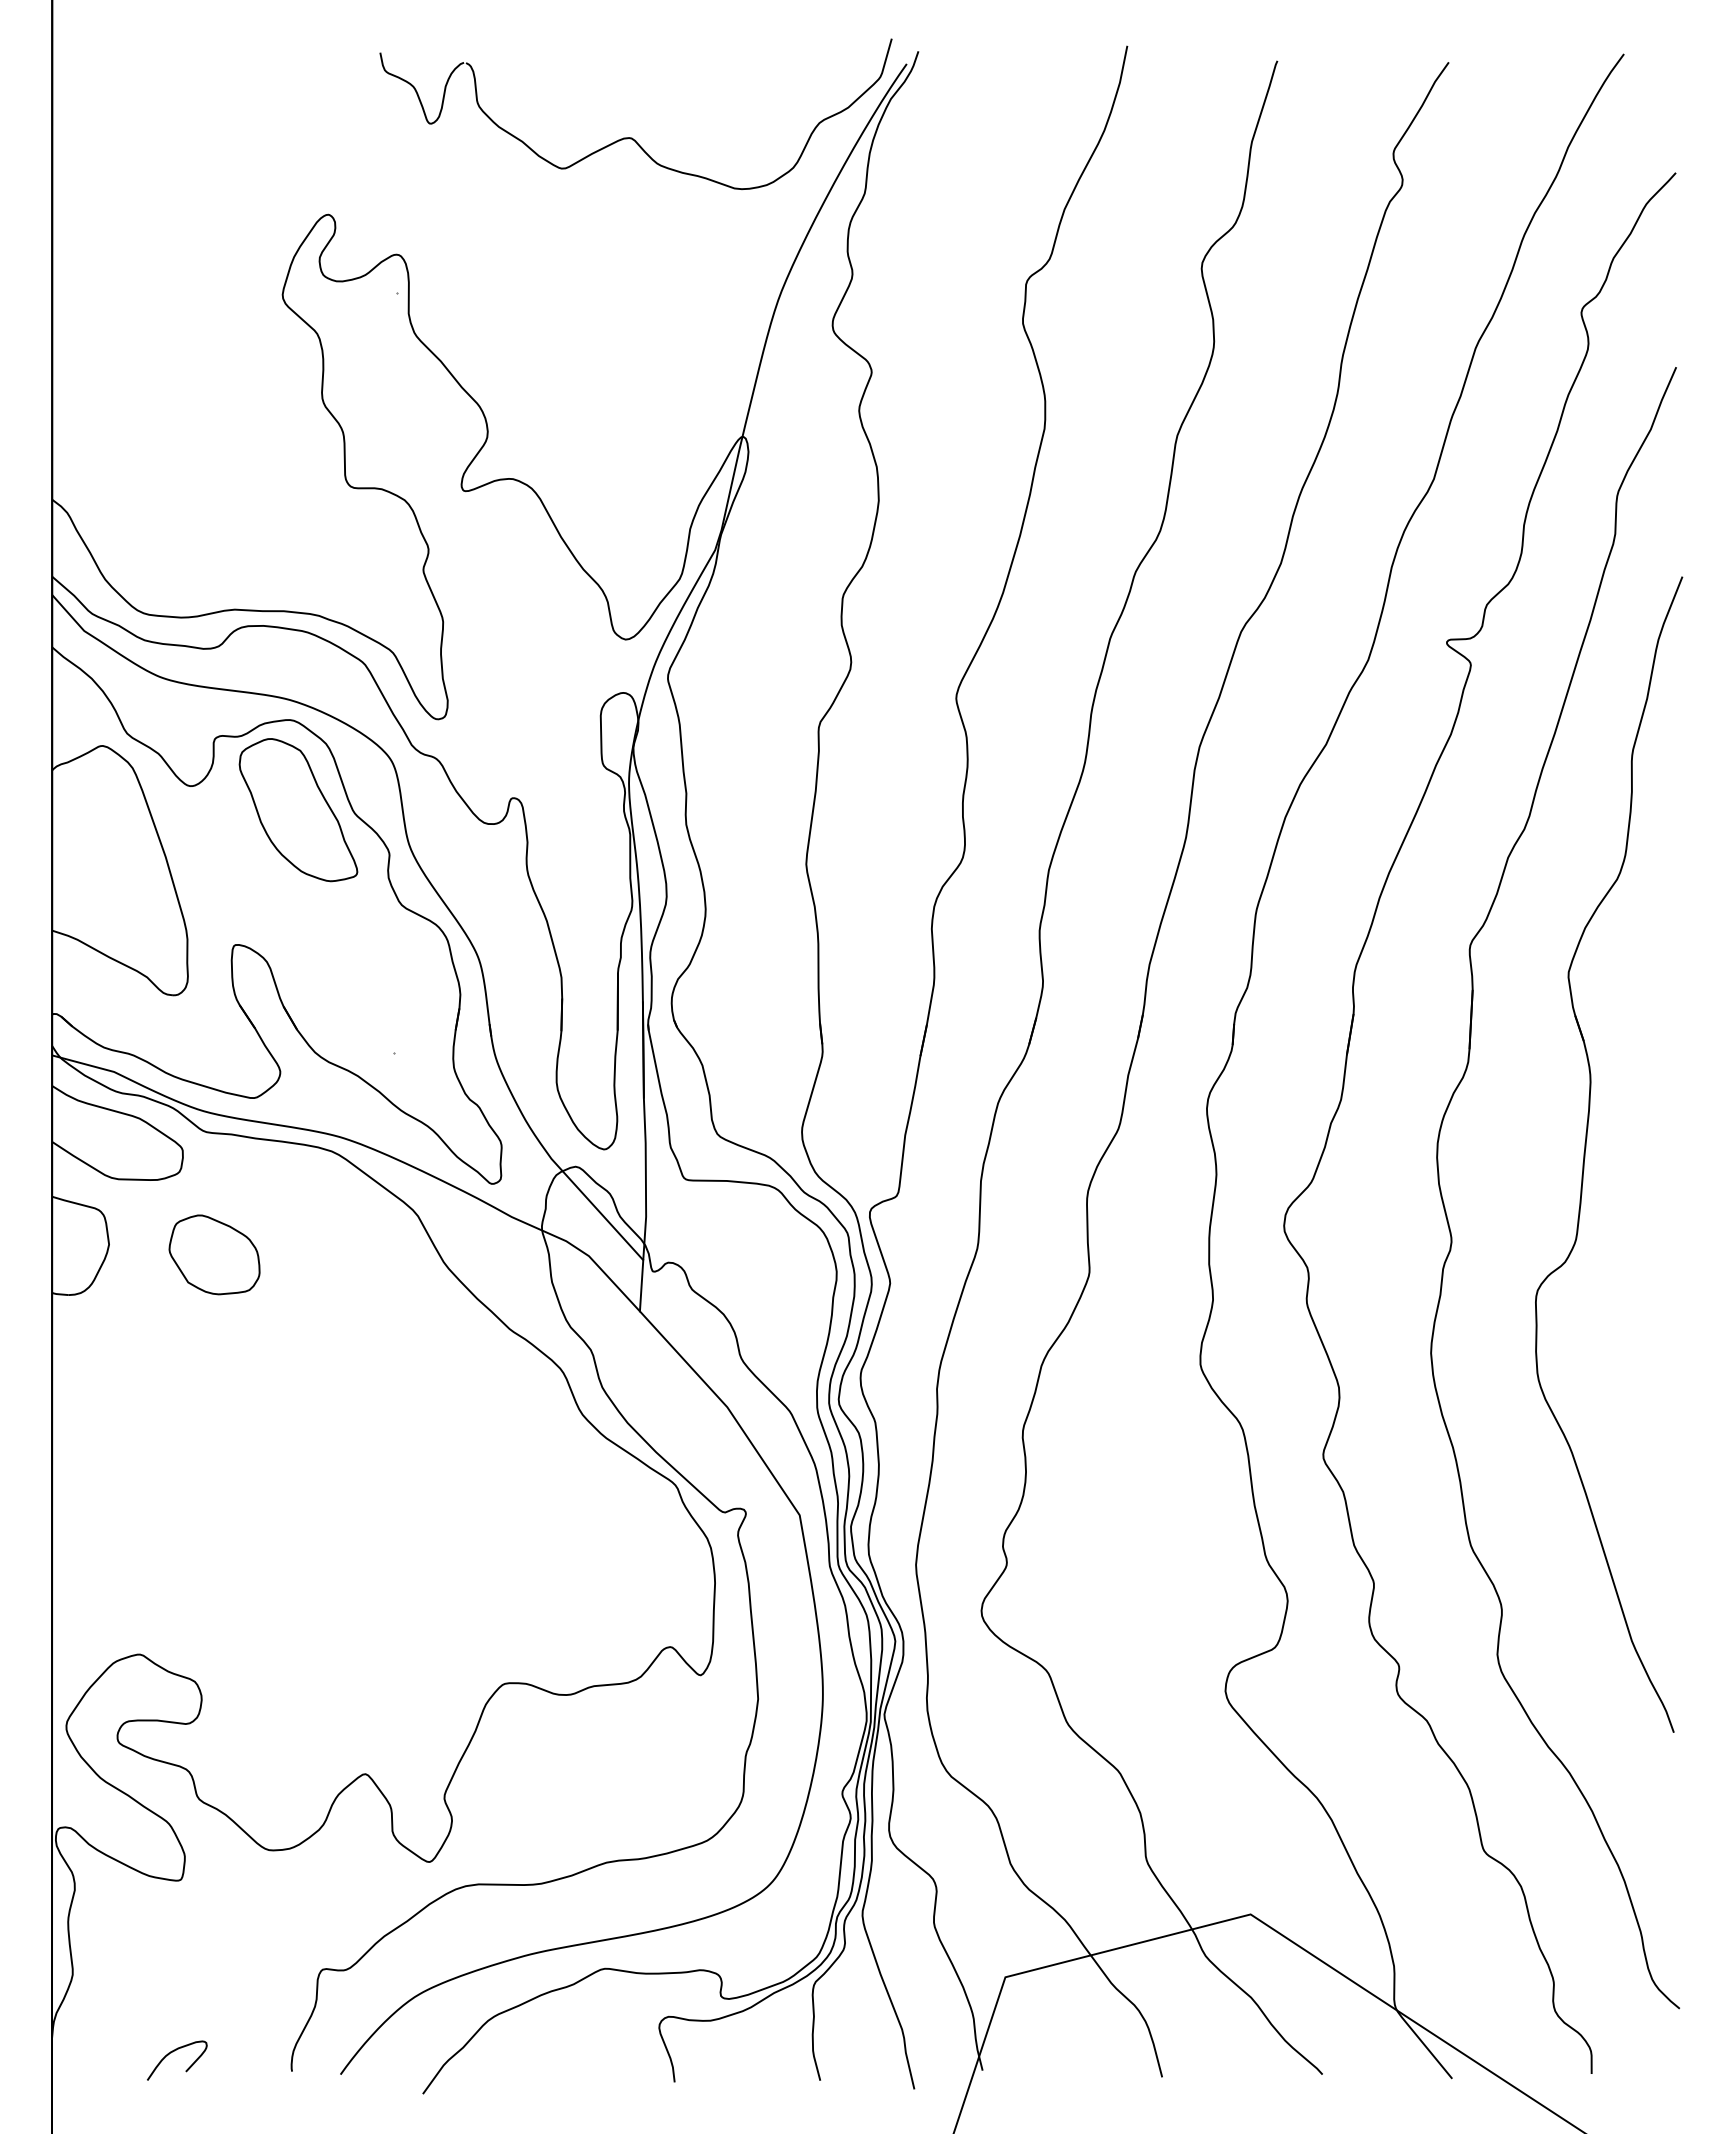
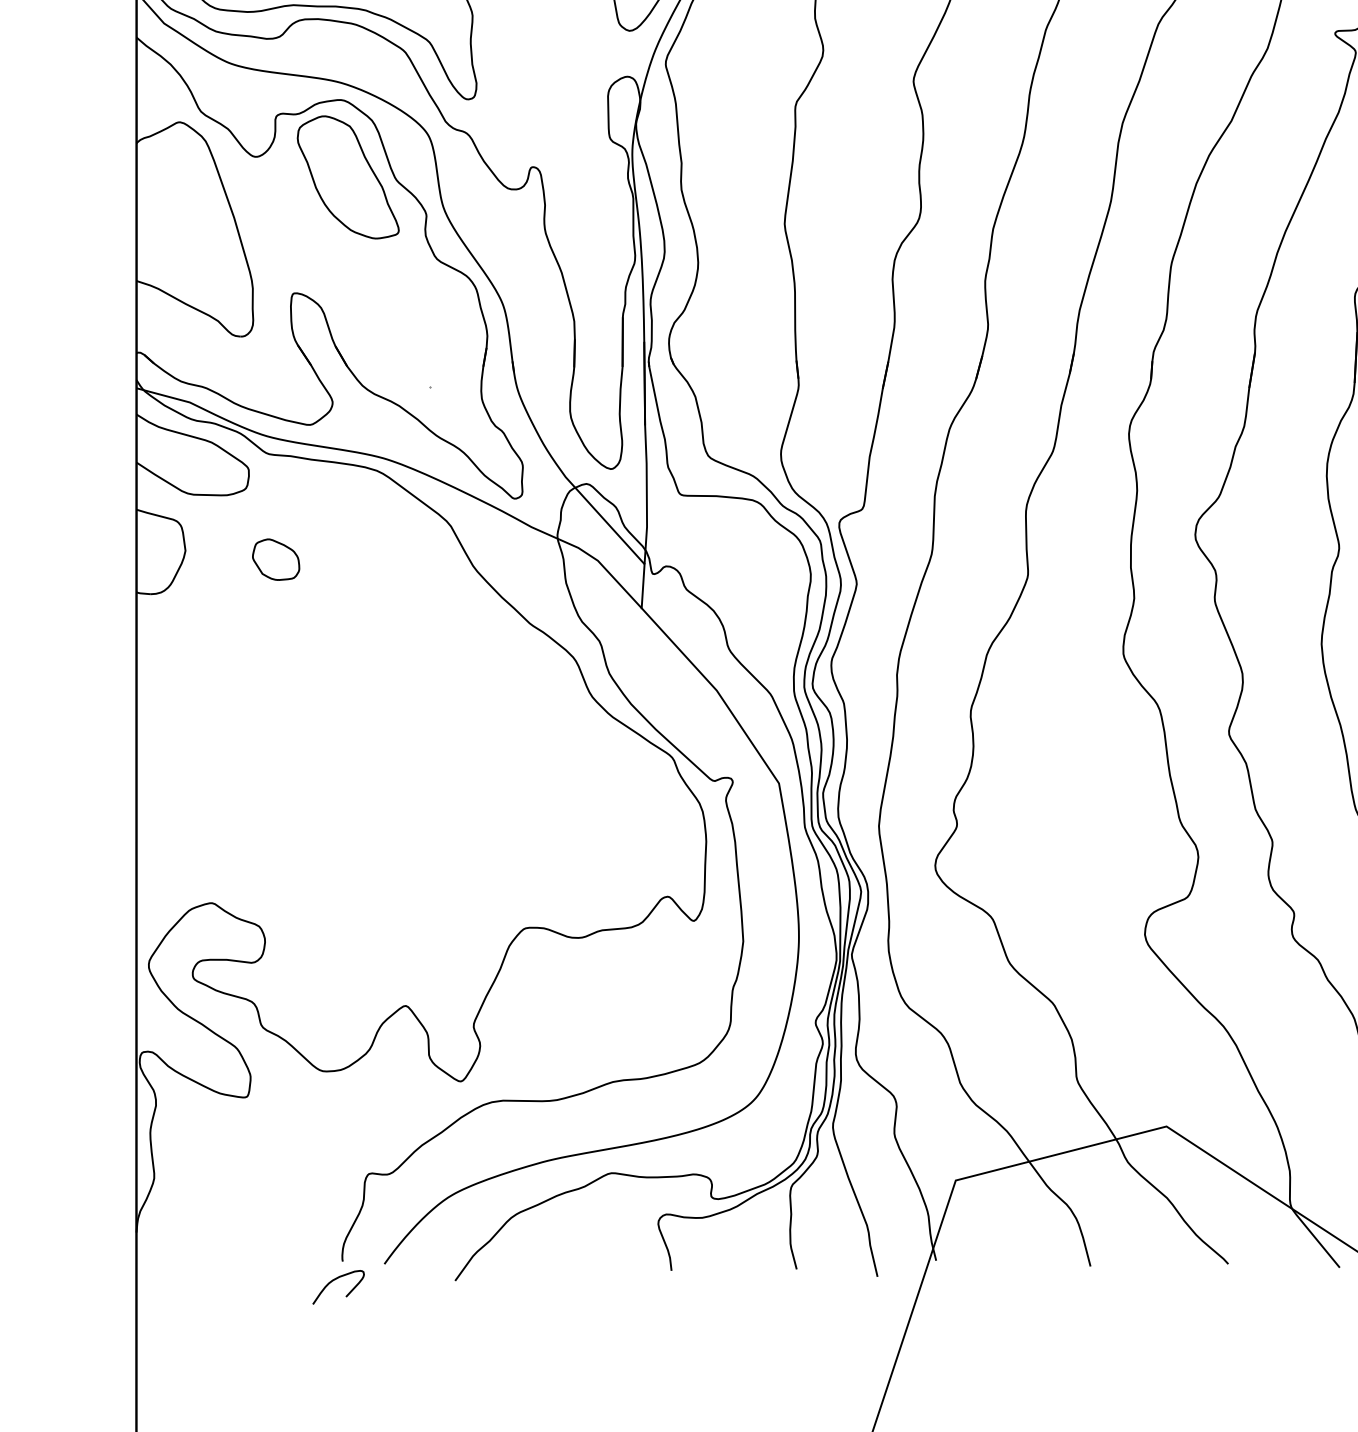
part: (214, 1254) -> (276, 559), size x0.6
curve: (171, 2053) -> (333, 1281), moved

